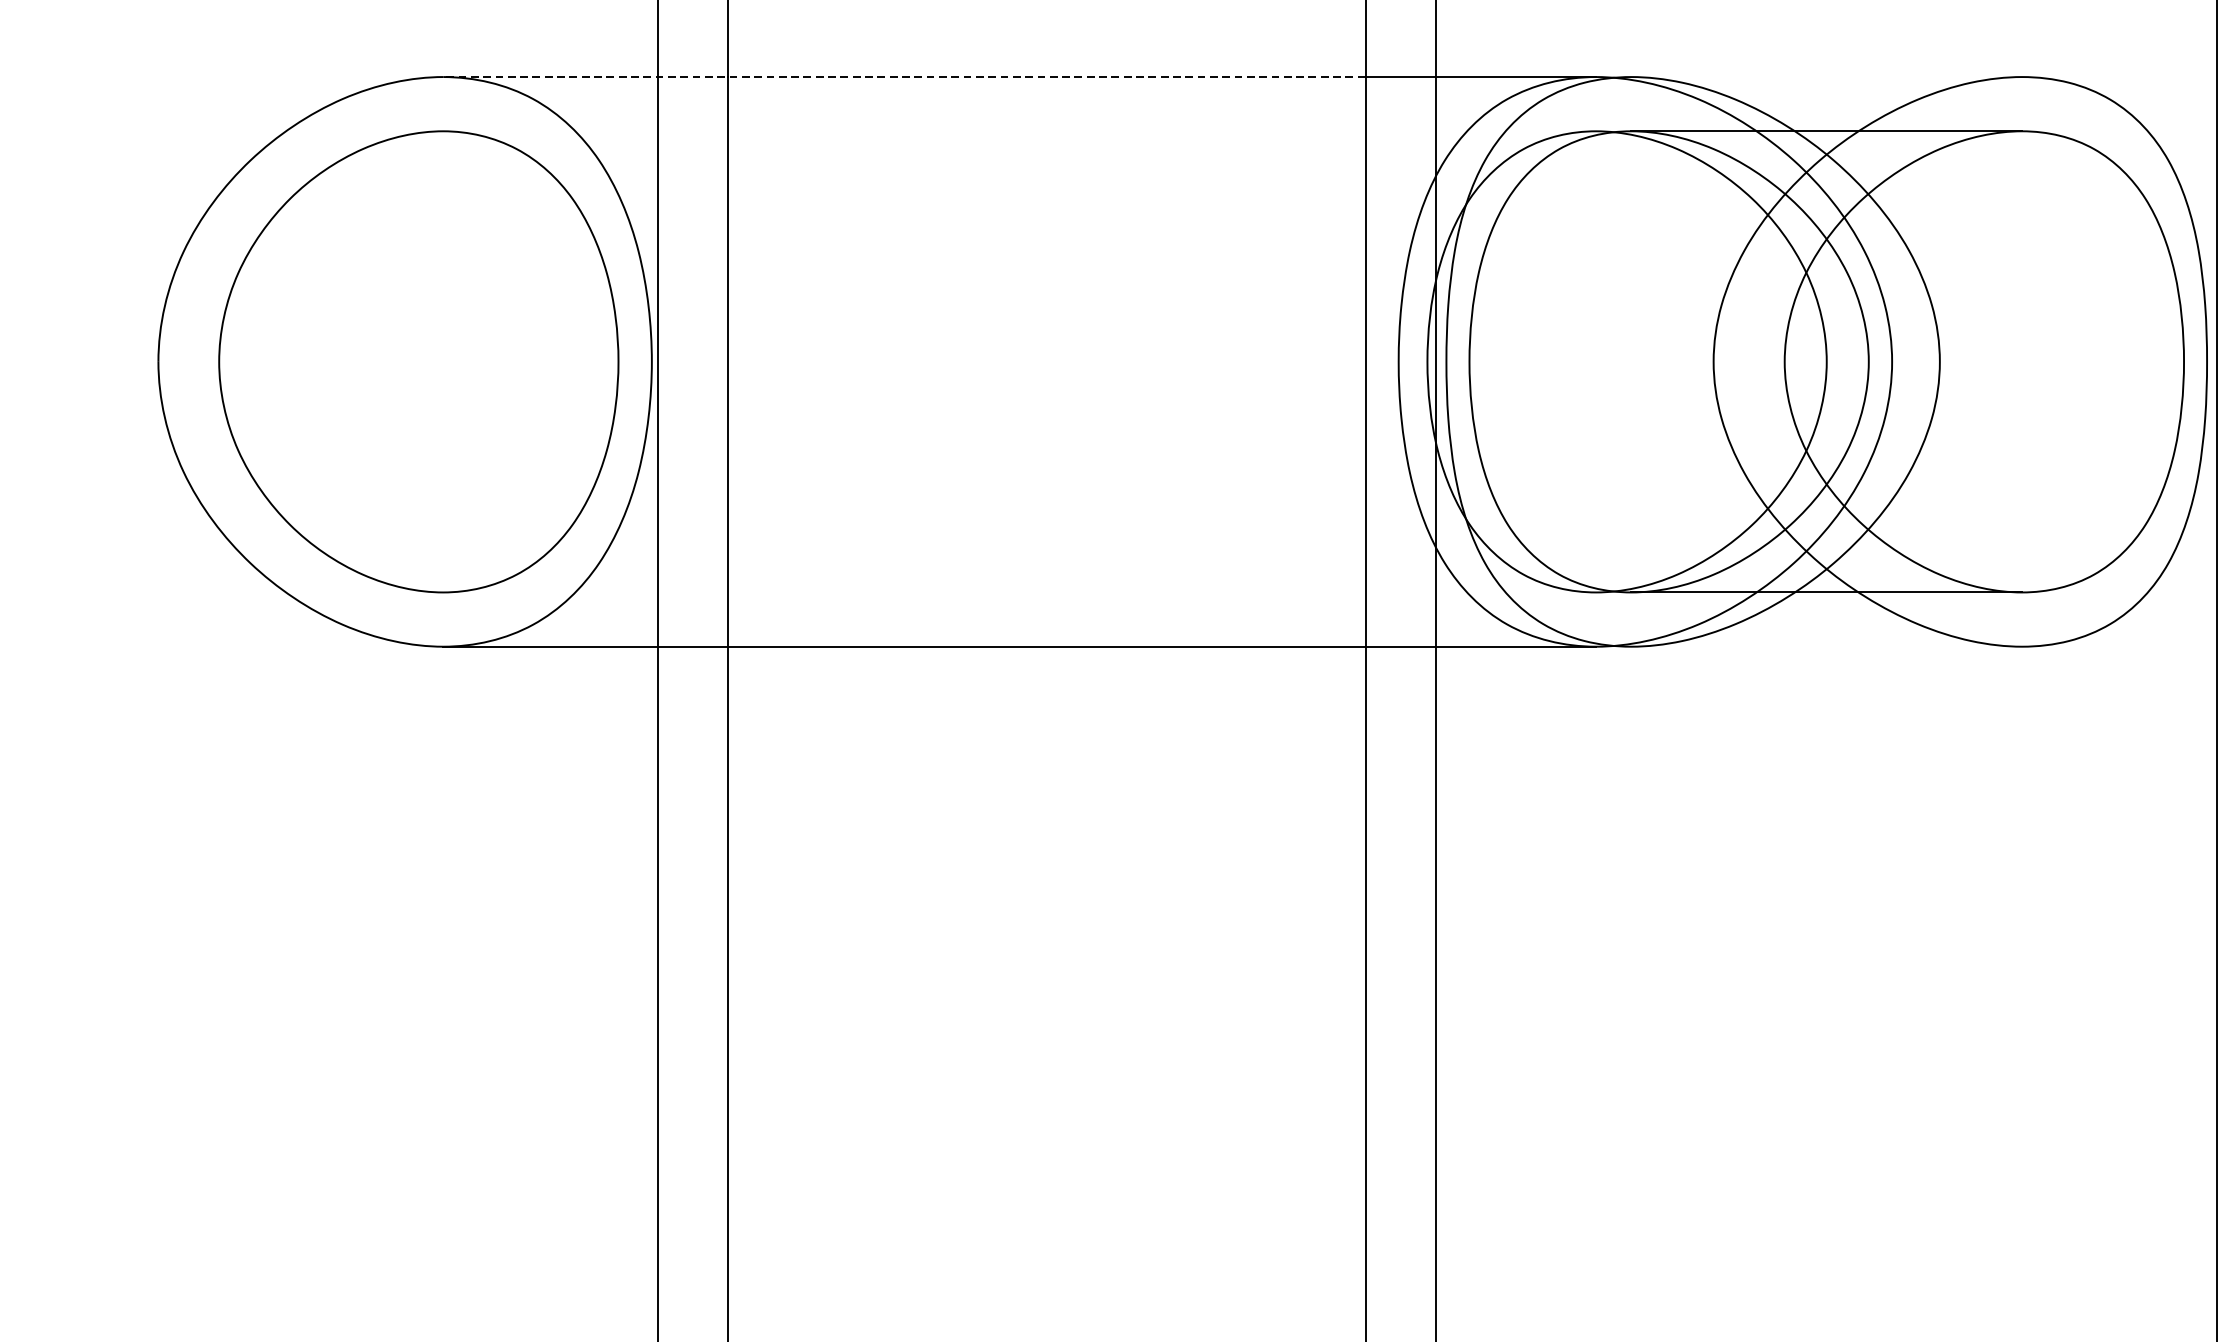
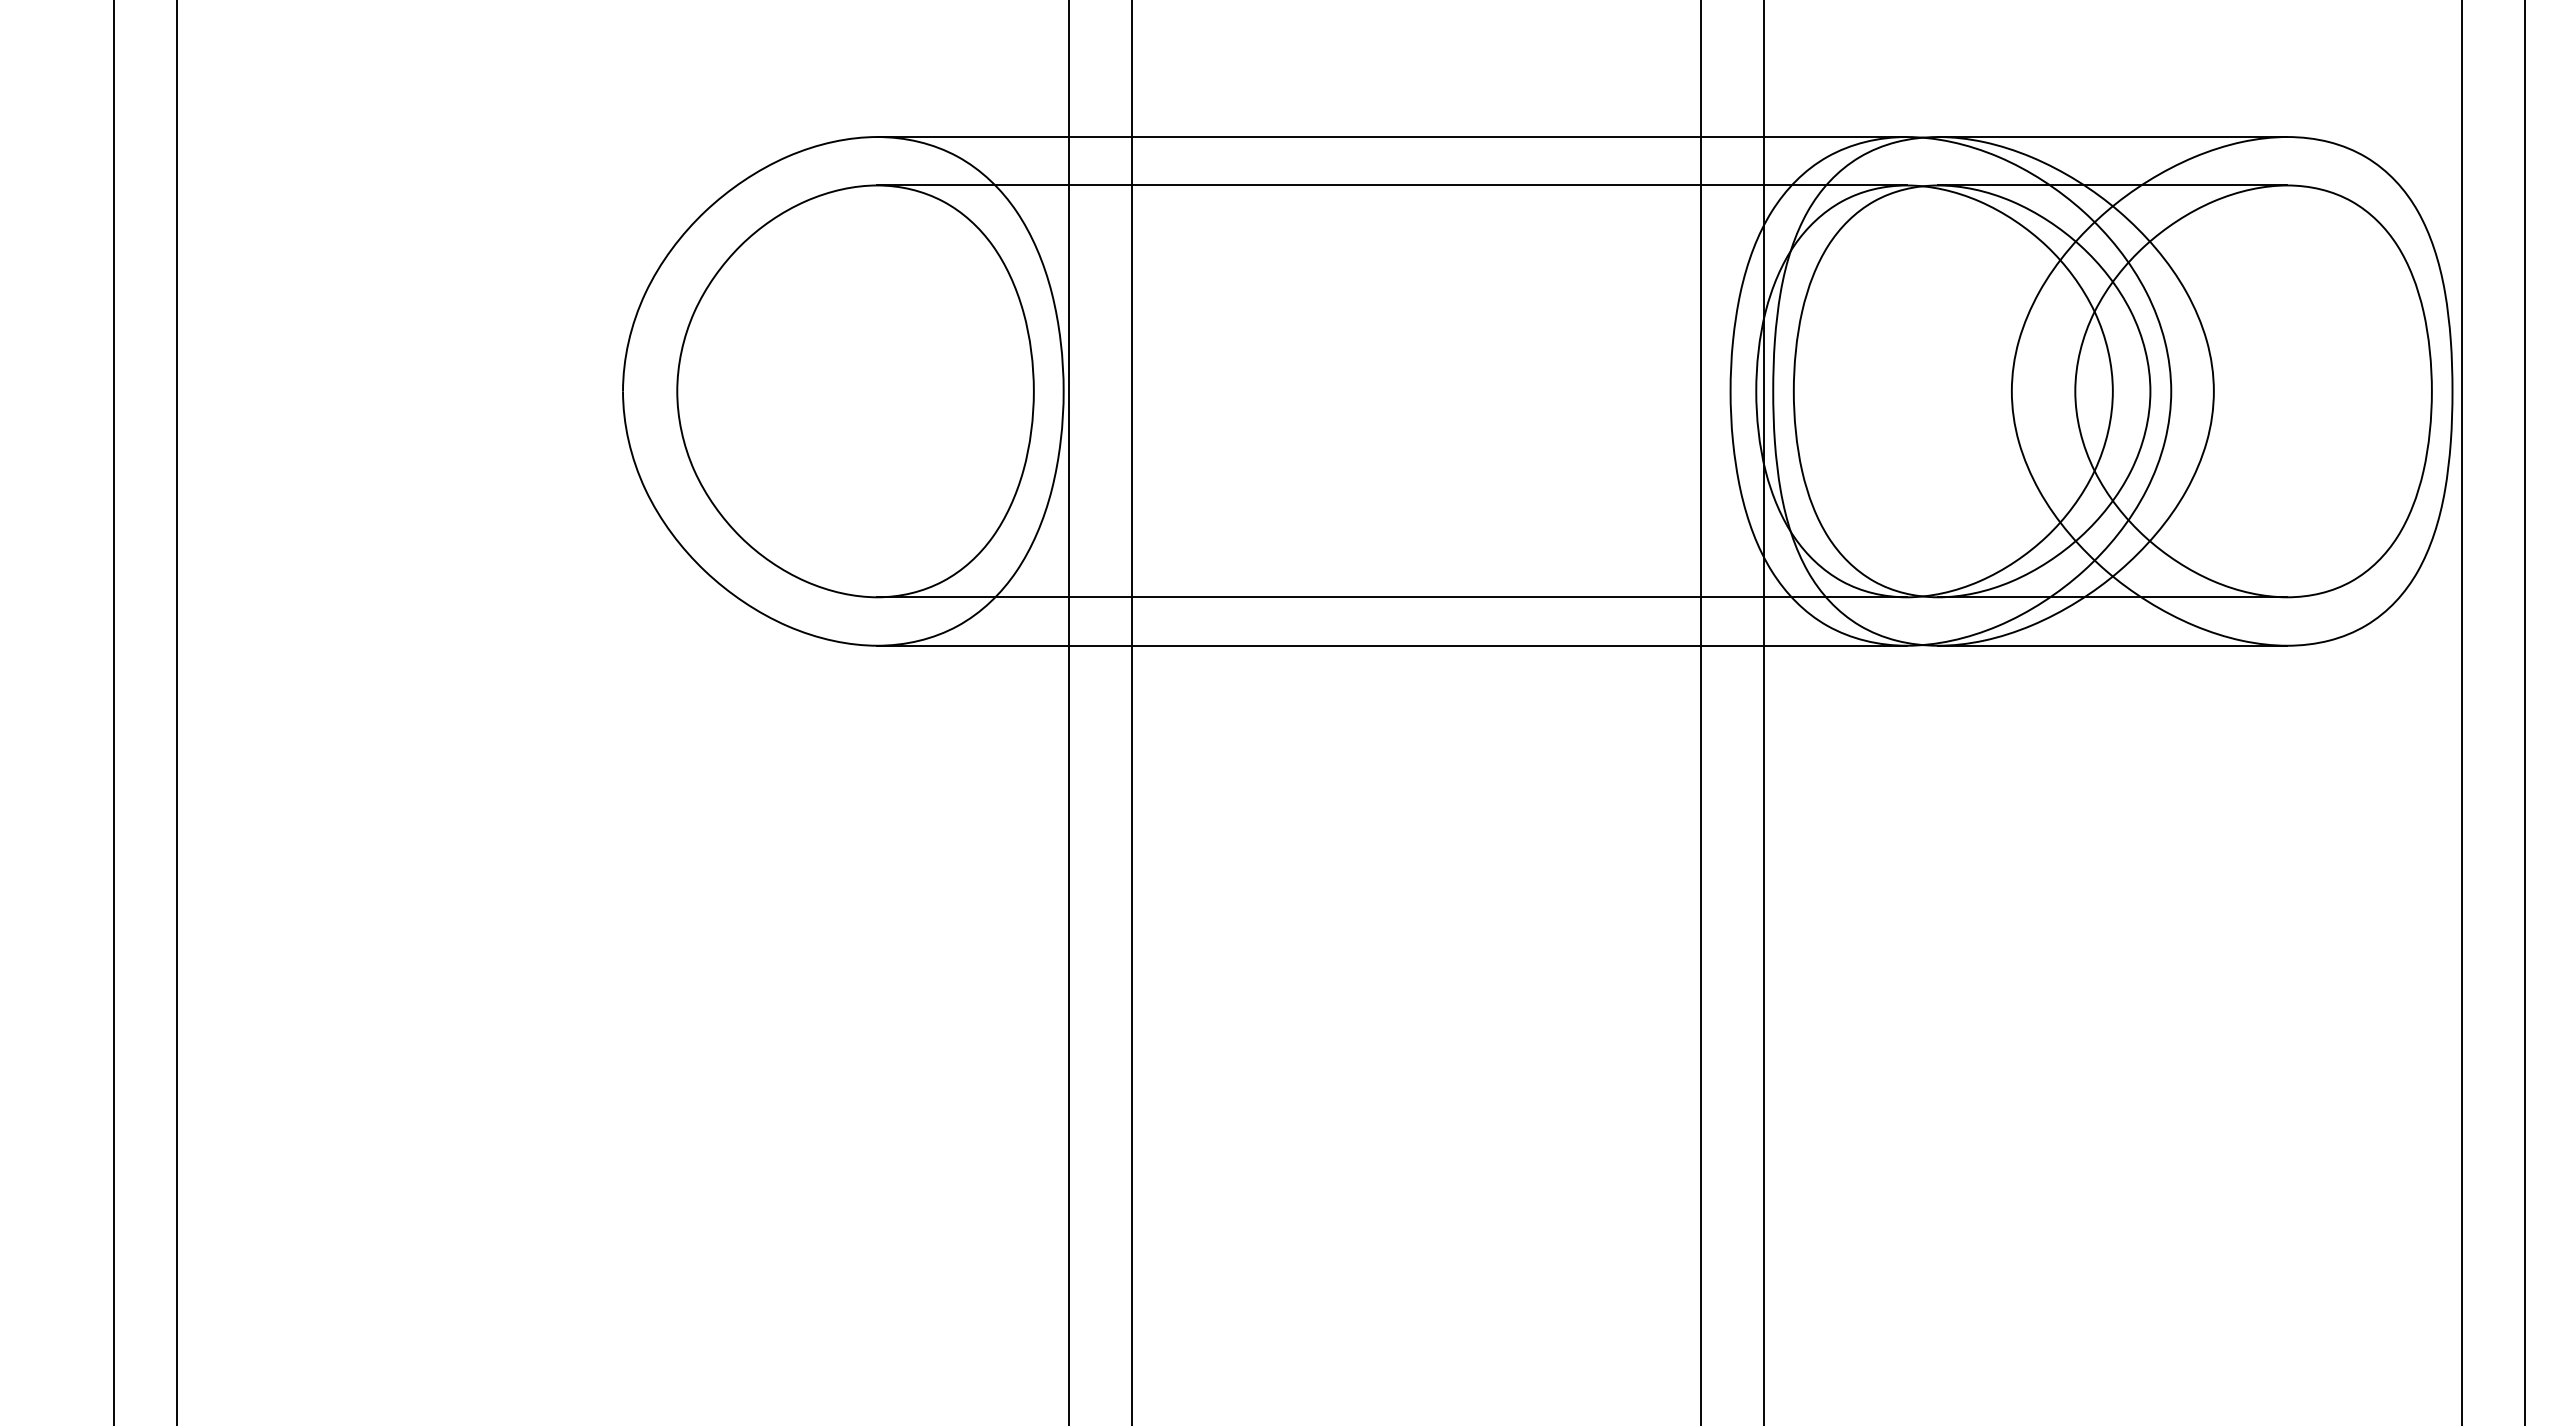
line: (904, 77) -> (1289, 137), dashed -> solid
line: (1826, 77) -> (2112, 137), added
line: (1018, 131) -> (1391, 185), added
line: (1018, 592) -> (1391, 597), added
line: (1826, 646) -> (2112, 645), added

